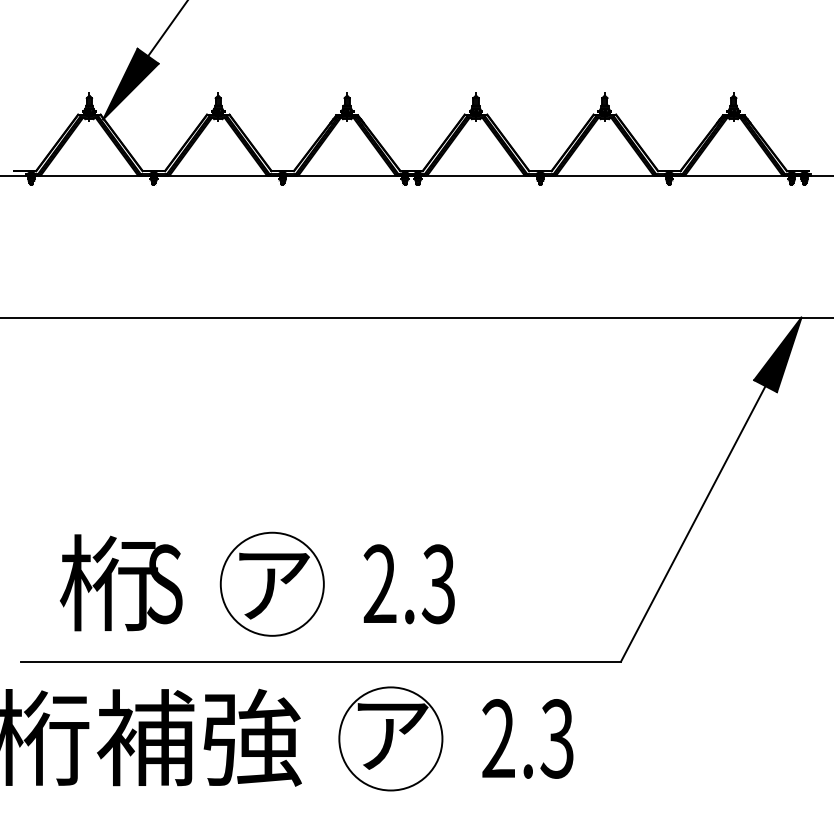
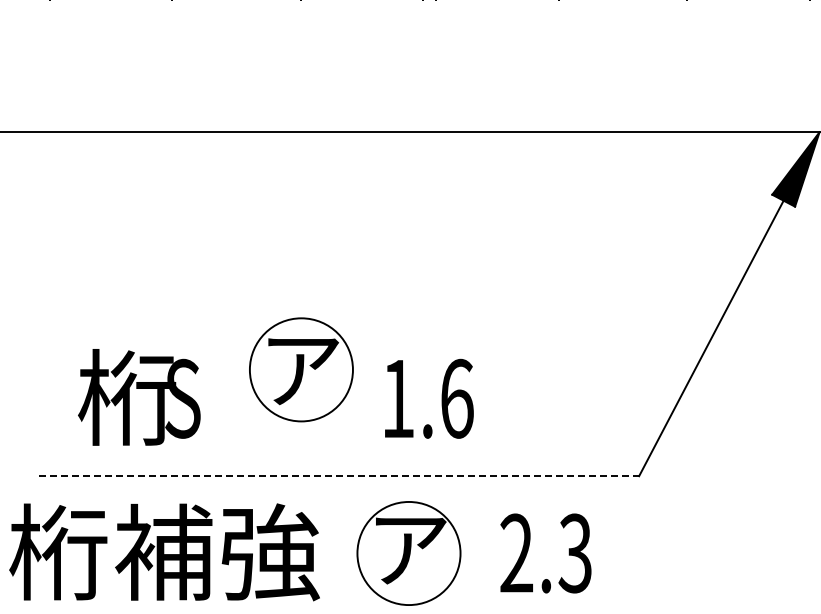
part: (271, 583) -> (300, 369), moved
text: (409, 584) -> (427, 399), 2.3 -> 1.6
line: (321, 661) -> (339, 476), solid -> dashed

